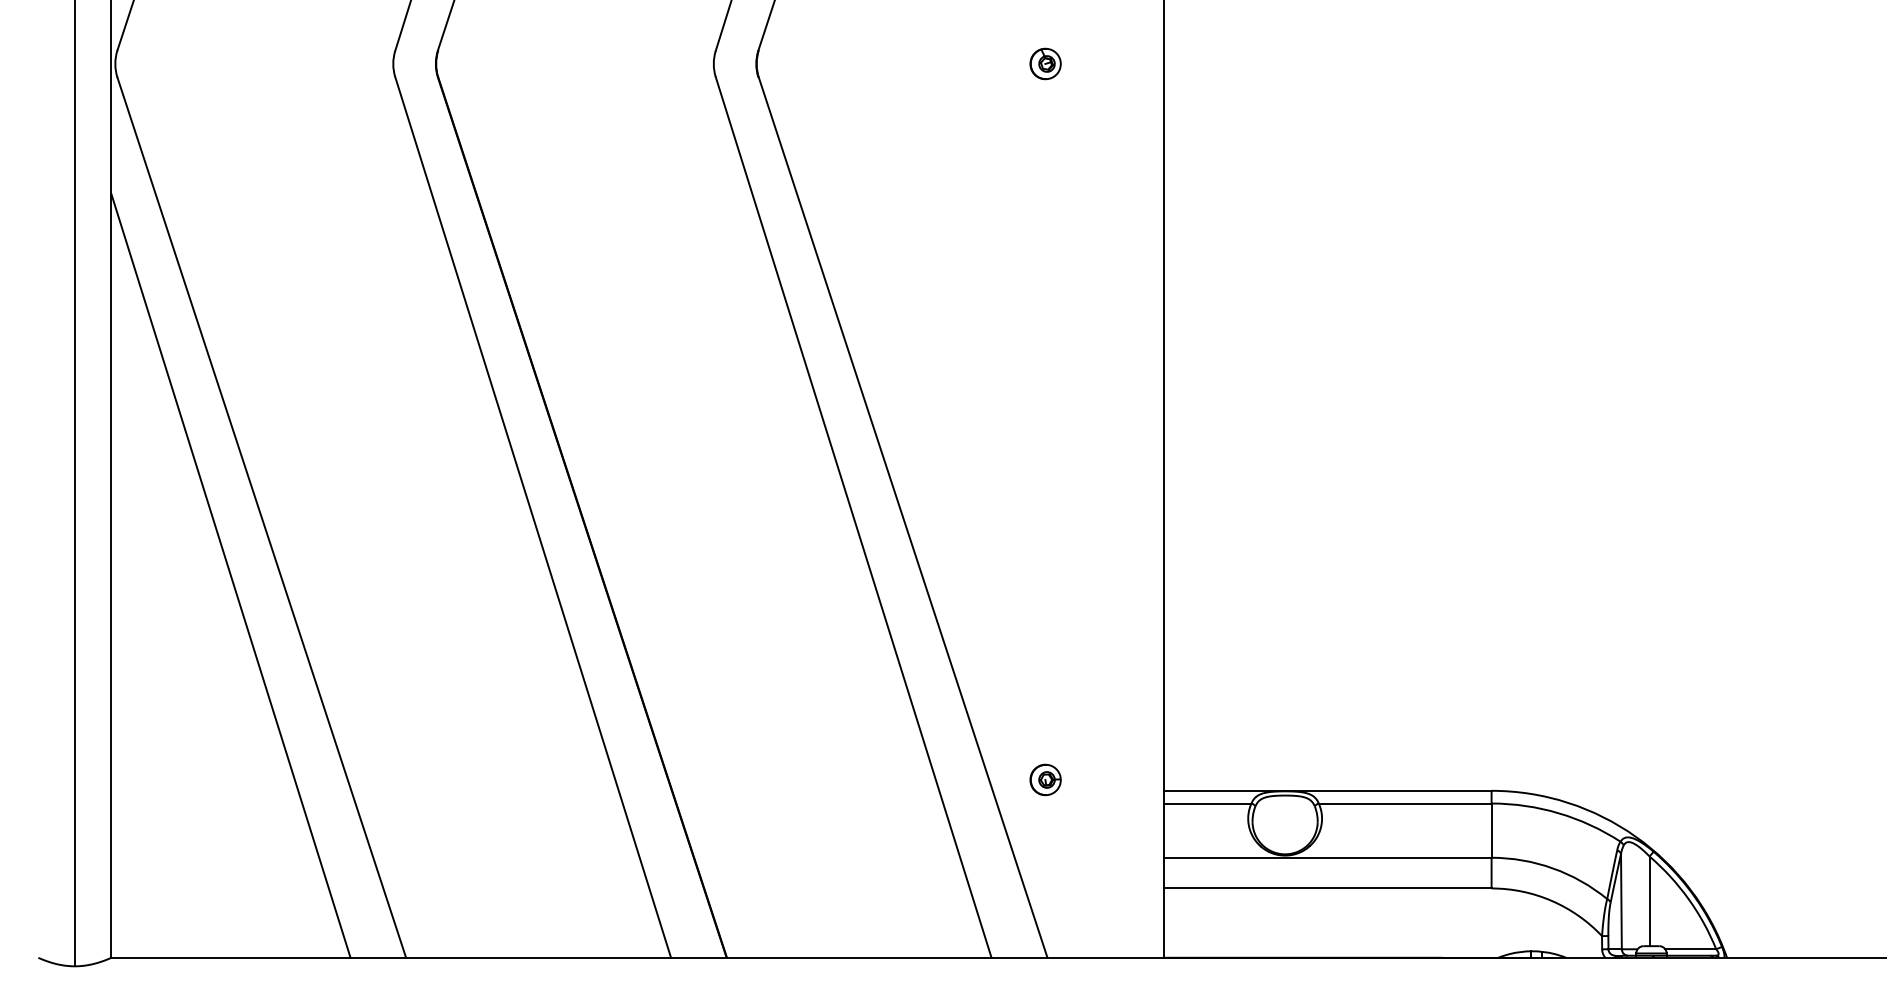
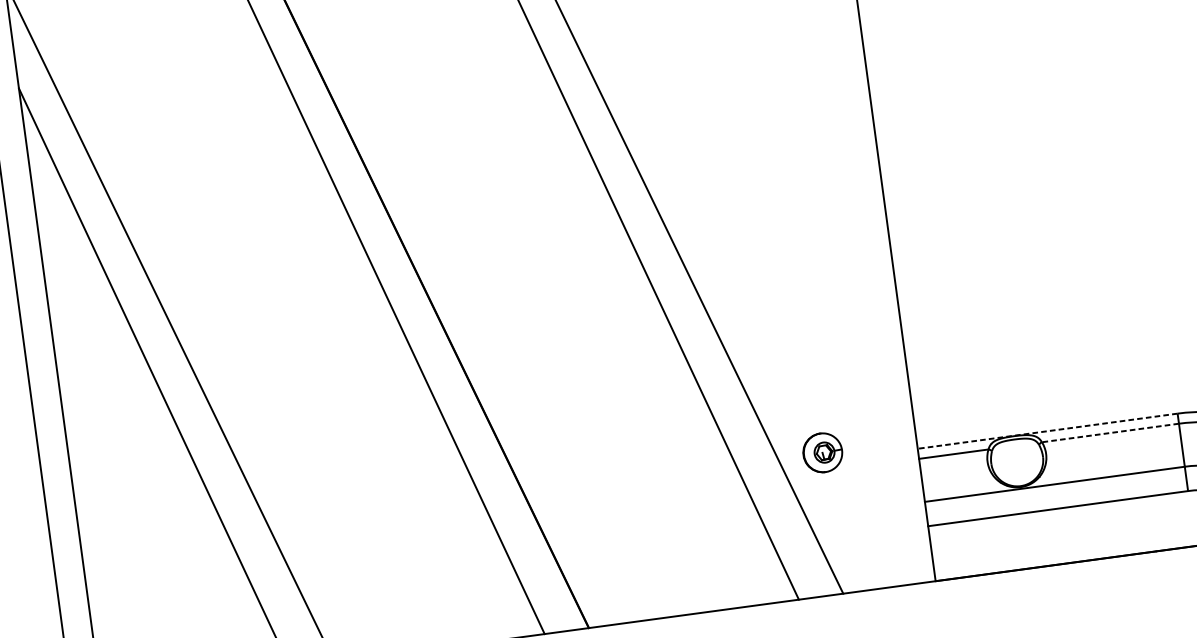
part: (1045, 779) -> (822, 452), size x1.6
line: (1327, 790) -> (1047, 430), solid -> dashed
line: (1404, 803) -> (1109, 433), solid -> dashed

